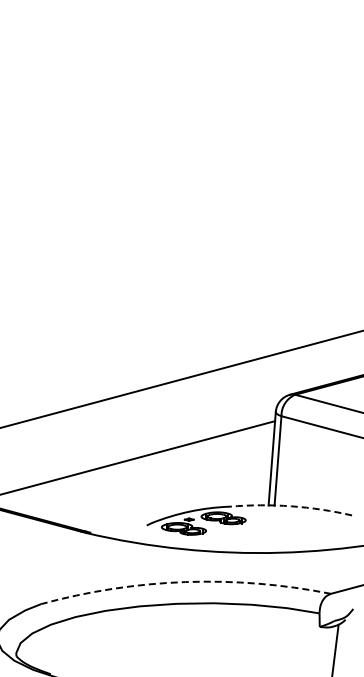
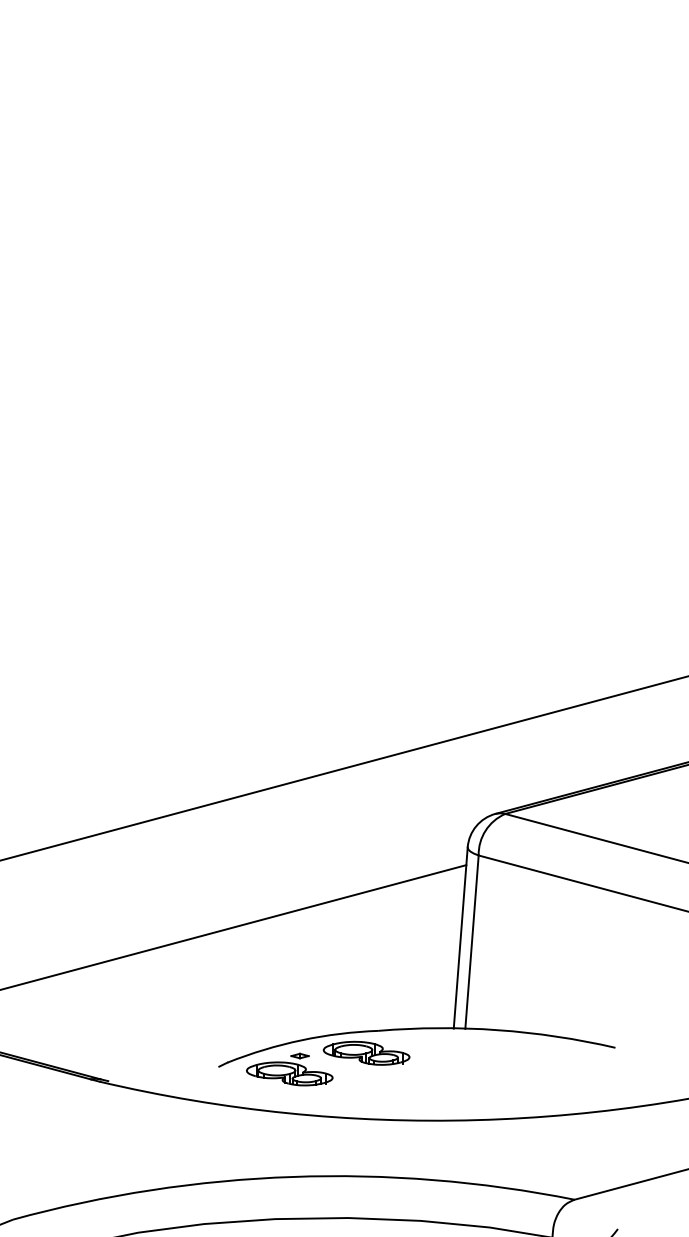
arc: (291, 506) -> (498, 1030), dashed -> solid
arc: (185, 582) -> (292, 1177), dashed -> solid

